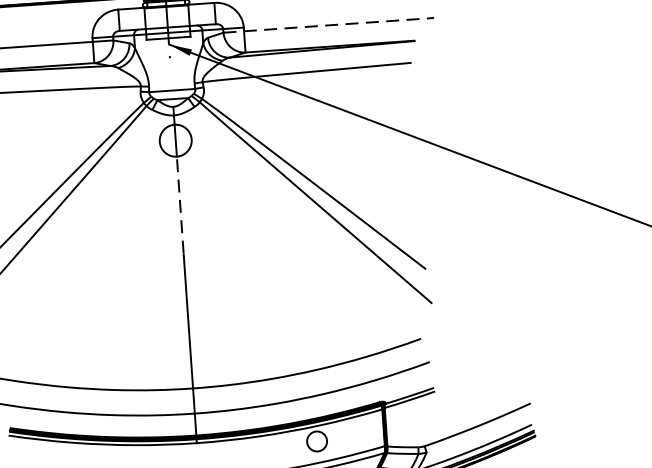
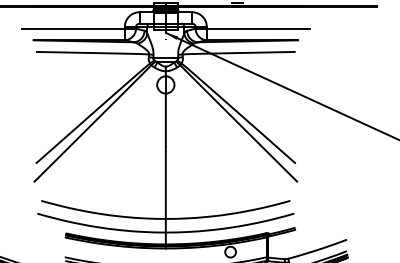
line: (328, 25) -> (252, 28), dashed -> solid
line: (179, 204) -> (165, 119), dashed -> solid

